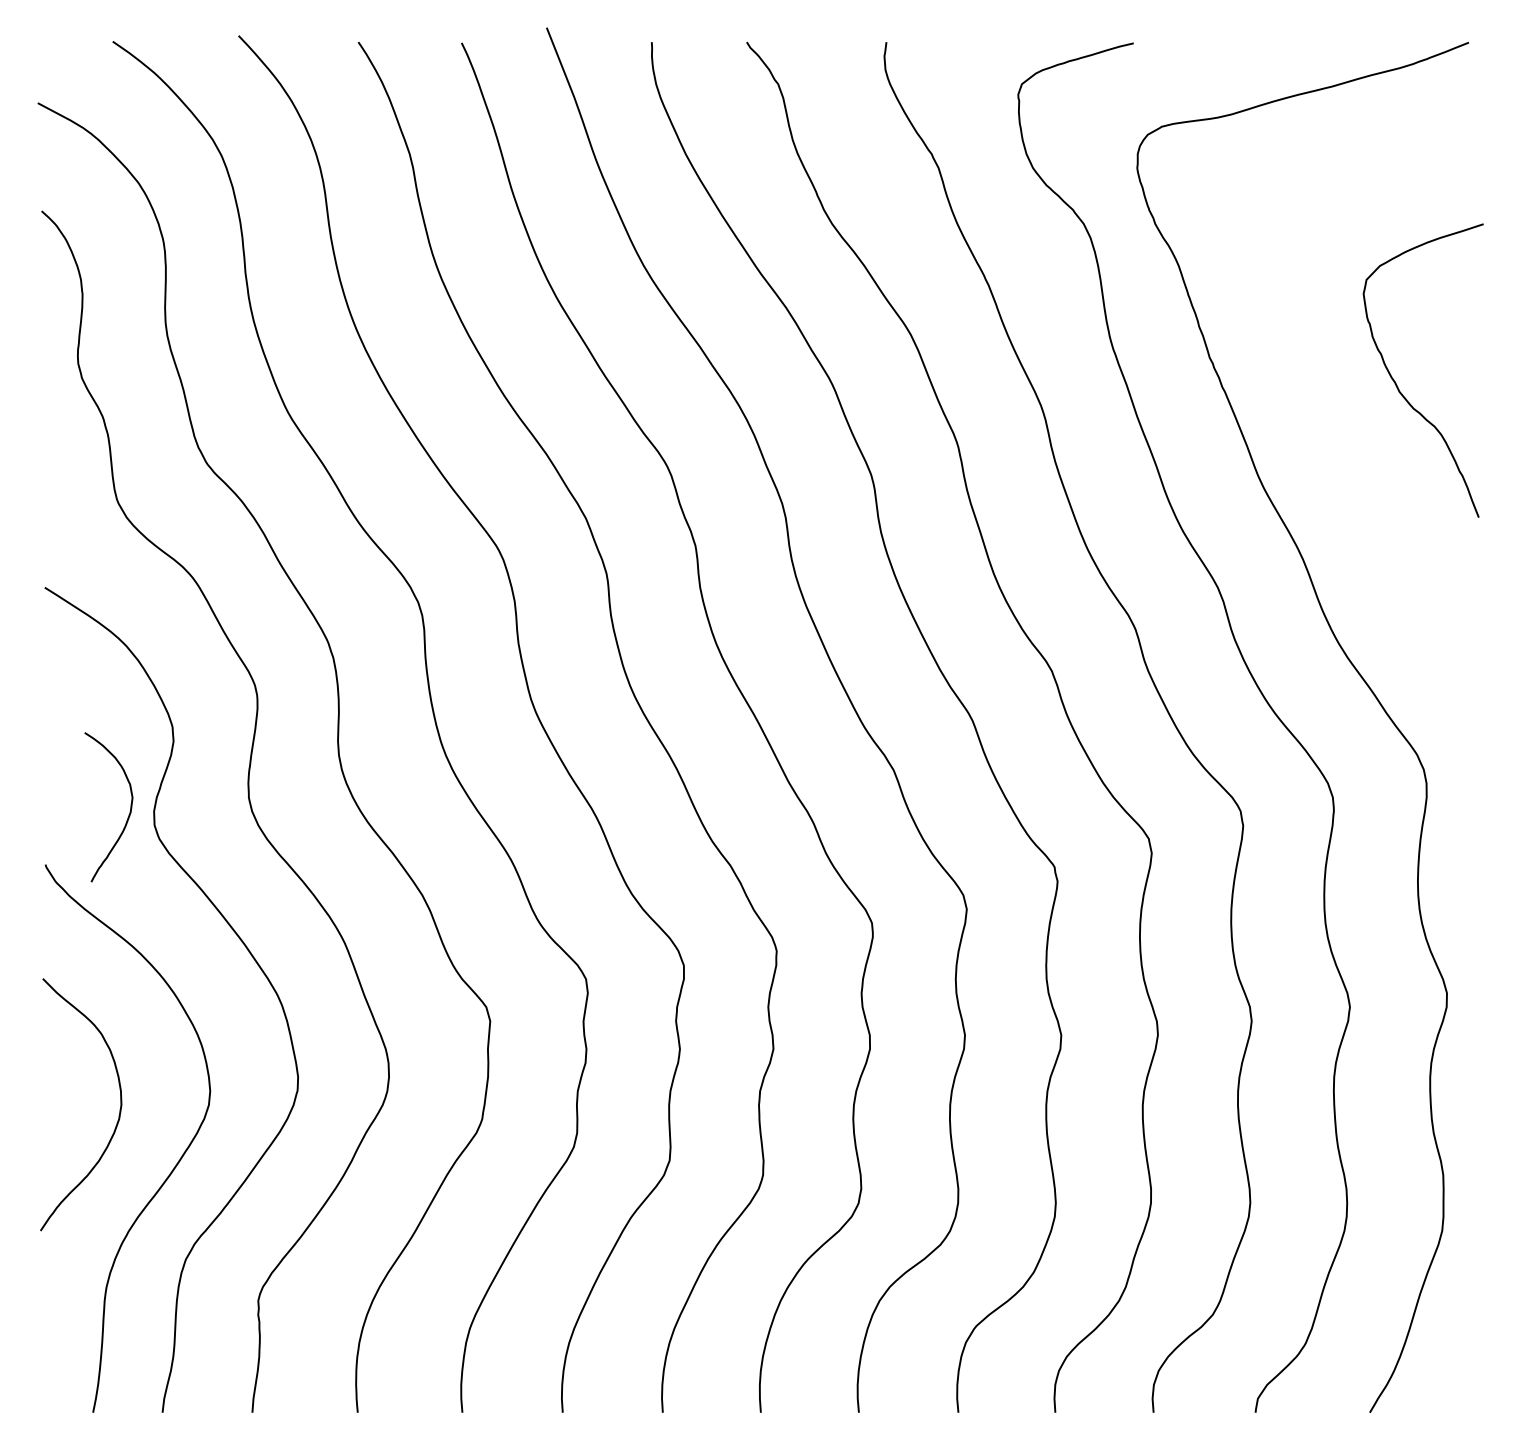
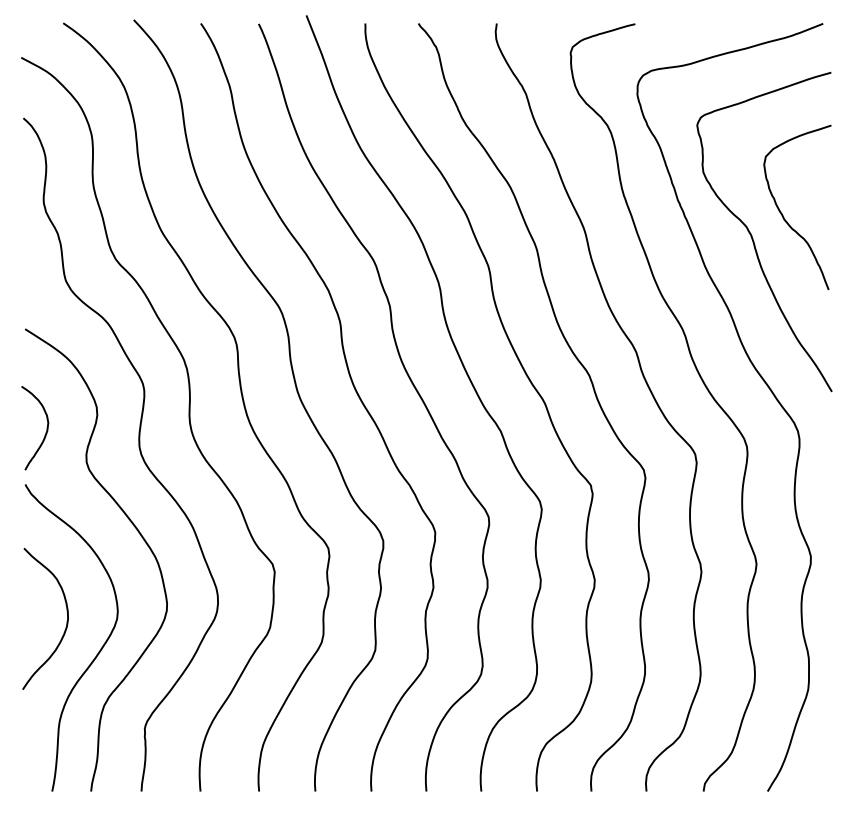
curve: (1342, 420) -> (752, 235), added
curve: (127, 814) -> (45, 432), moved

